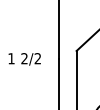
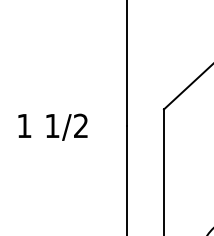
text: (24, 58) -> (52, 125), 2/2 -> 1/2

